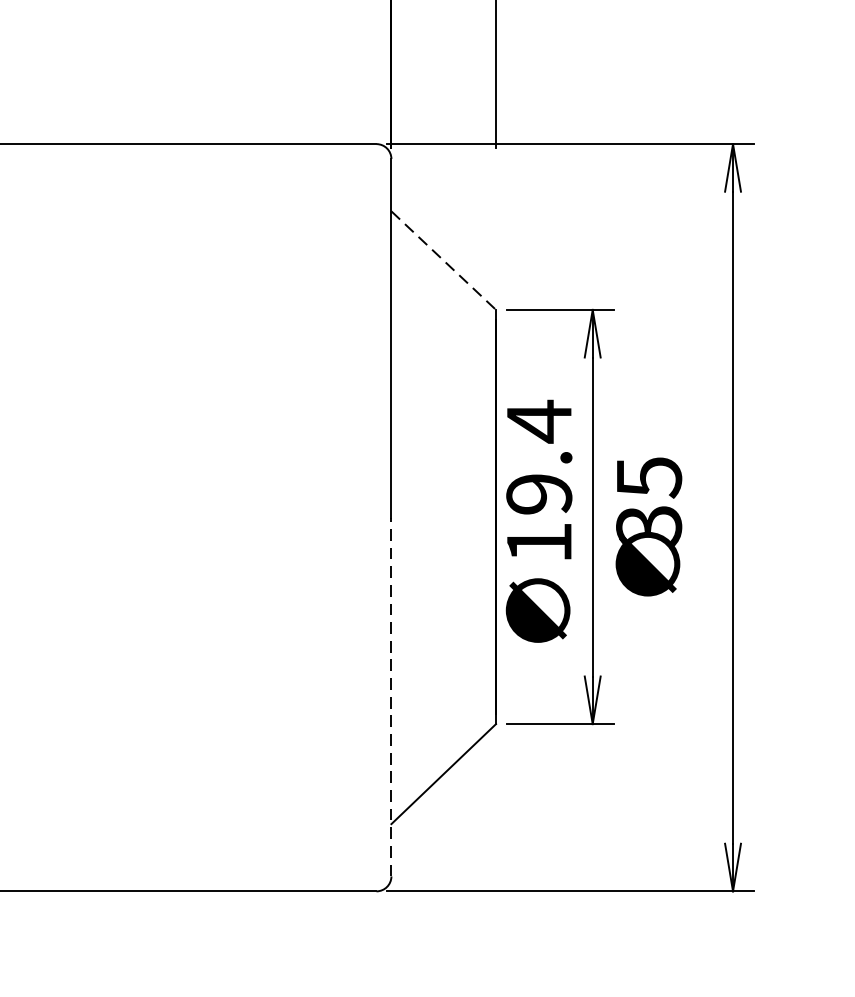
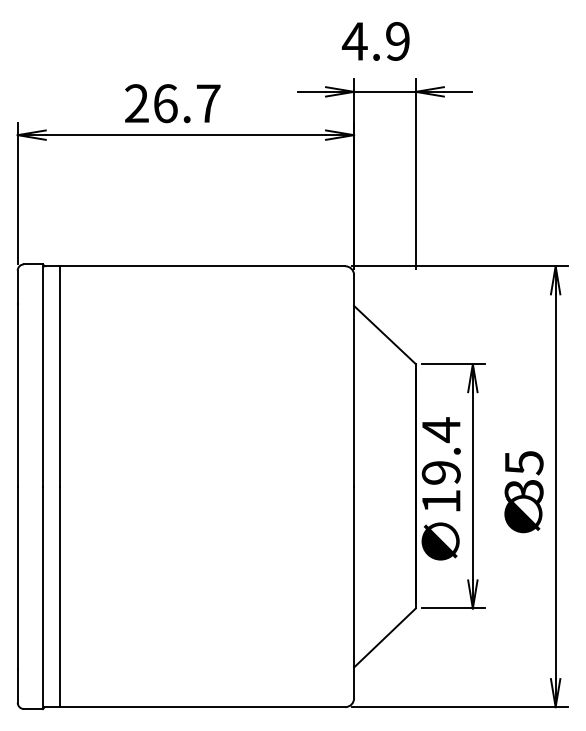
line: (444, 261) -> (385, 335), dashed -> solid
text: (648, 527) -> (523, 492), moved
line: (392, 697) -> (354, 592), dashed -> solid

